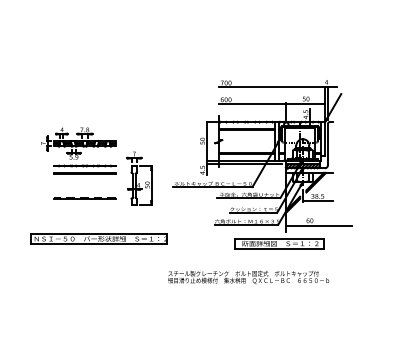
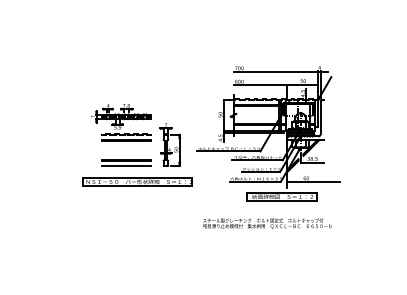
line: (84, 197) -> (126, 159), dashed -> solid
line: (84, 204) -> (126, 165), added
part: (98, 238) -> (137, 181), moved
text: (248, 277) -> (267, 223), moved

